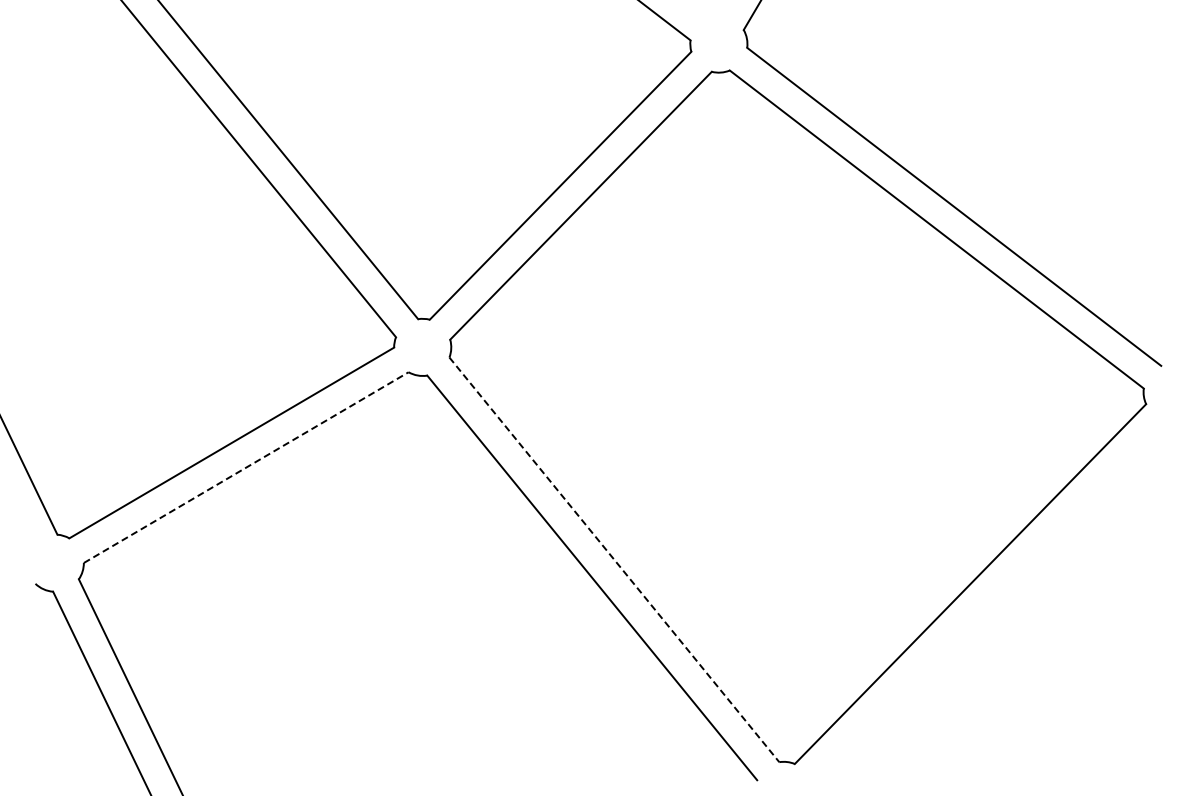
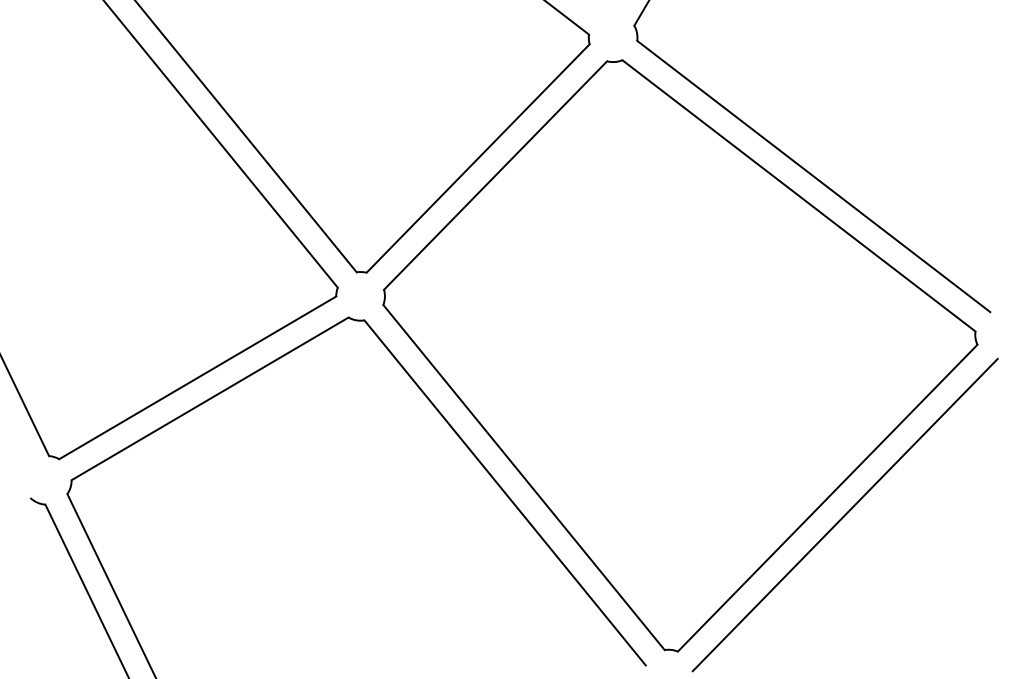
line: (246, 467) -> (210, 398), dashed -> solid
line: (614, 560) -> (524, 478), dashed -> solid
line: (990, 603) -> (844, 514), added

